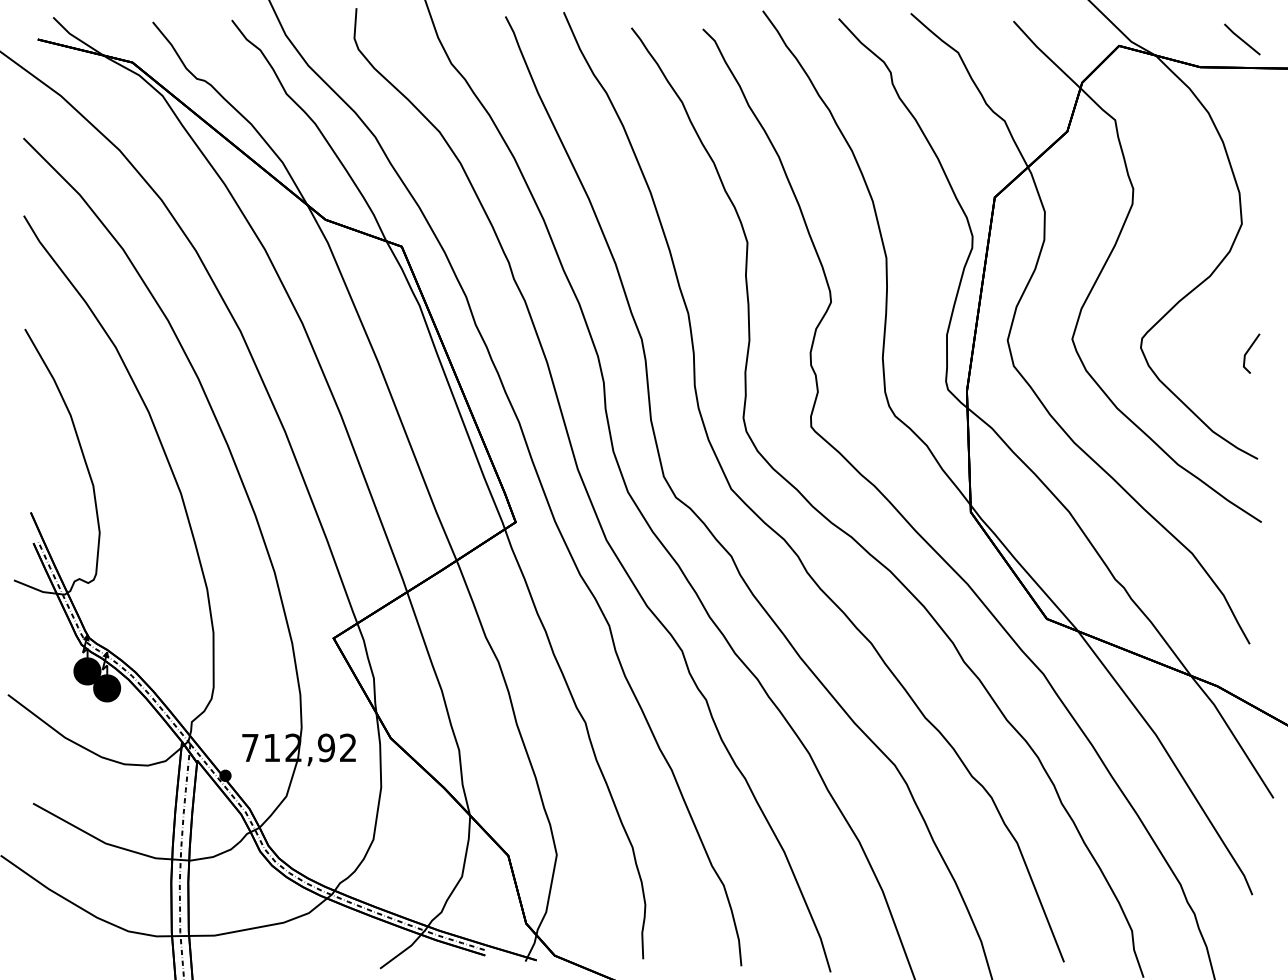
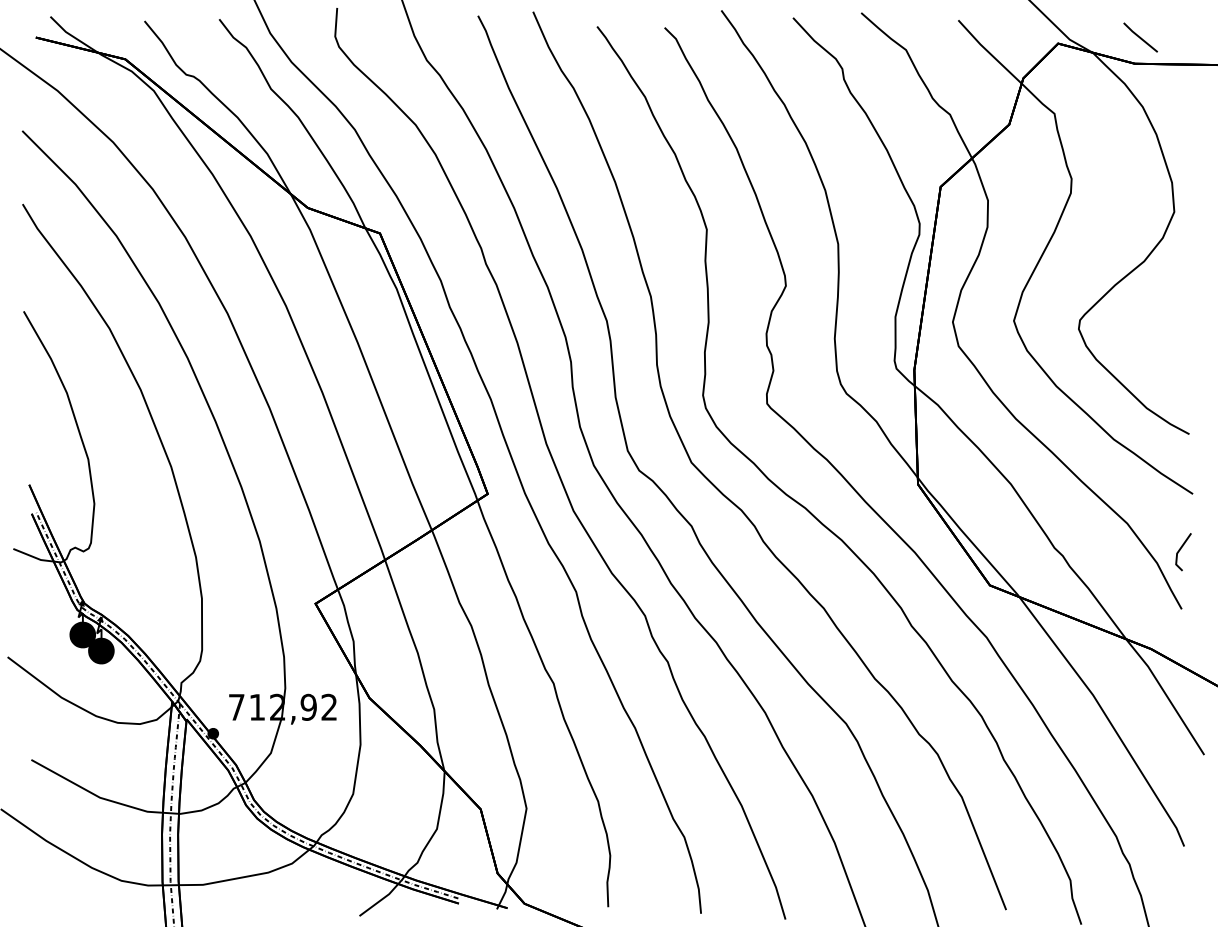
line: (1242, 39) -> (1140, 37), moved
line: (1249, 350) -> (1181, 549), moved

